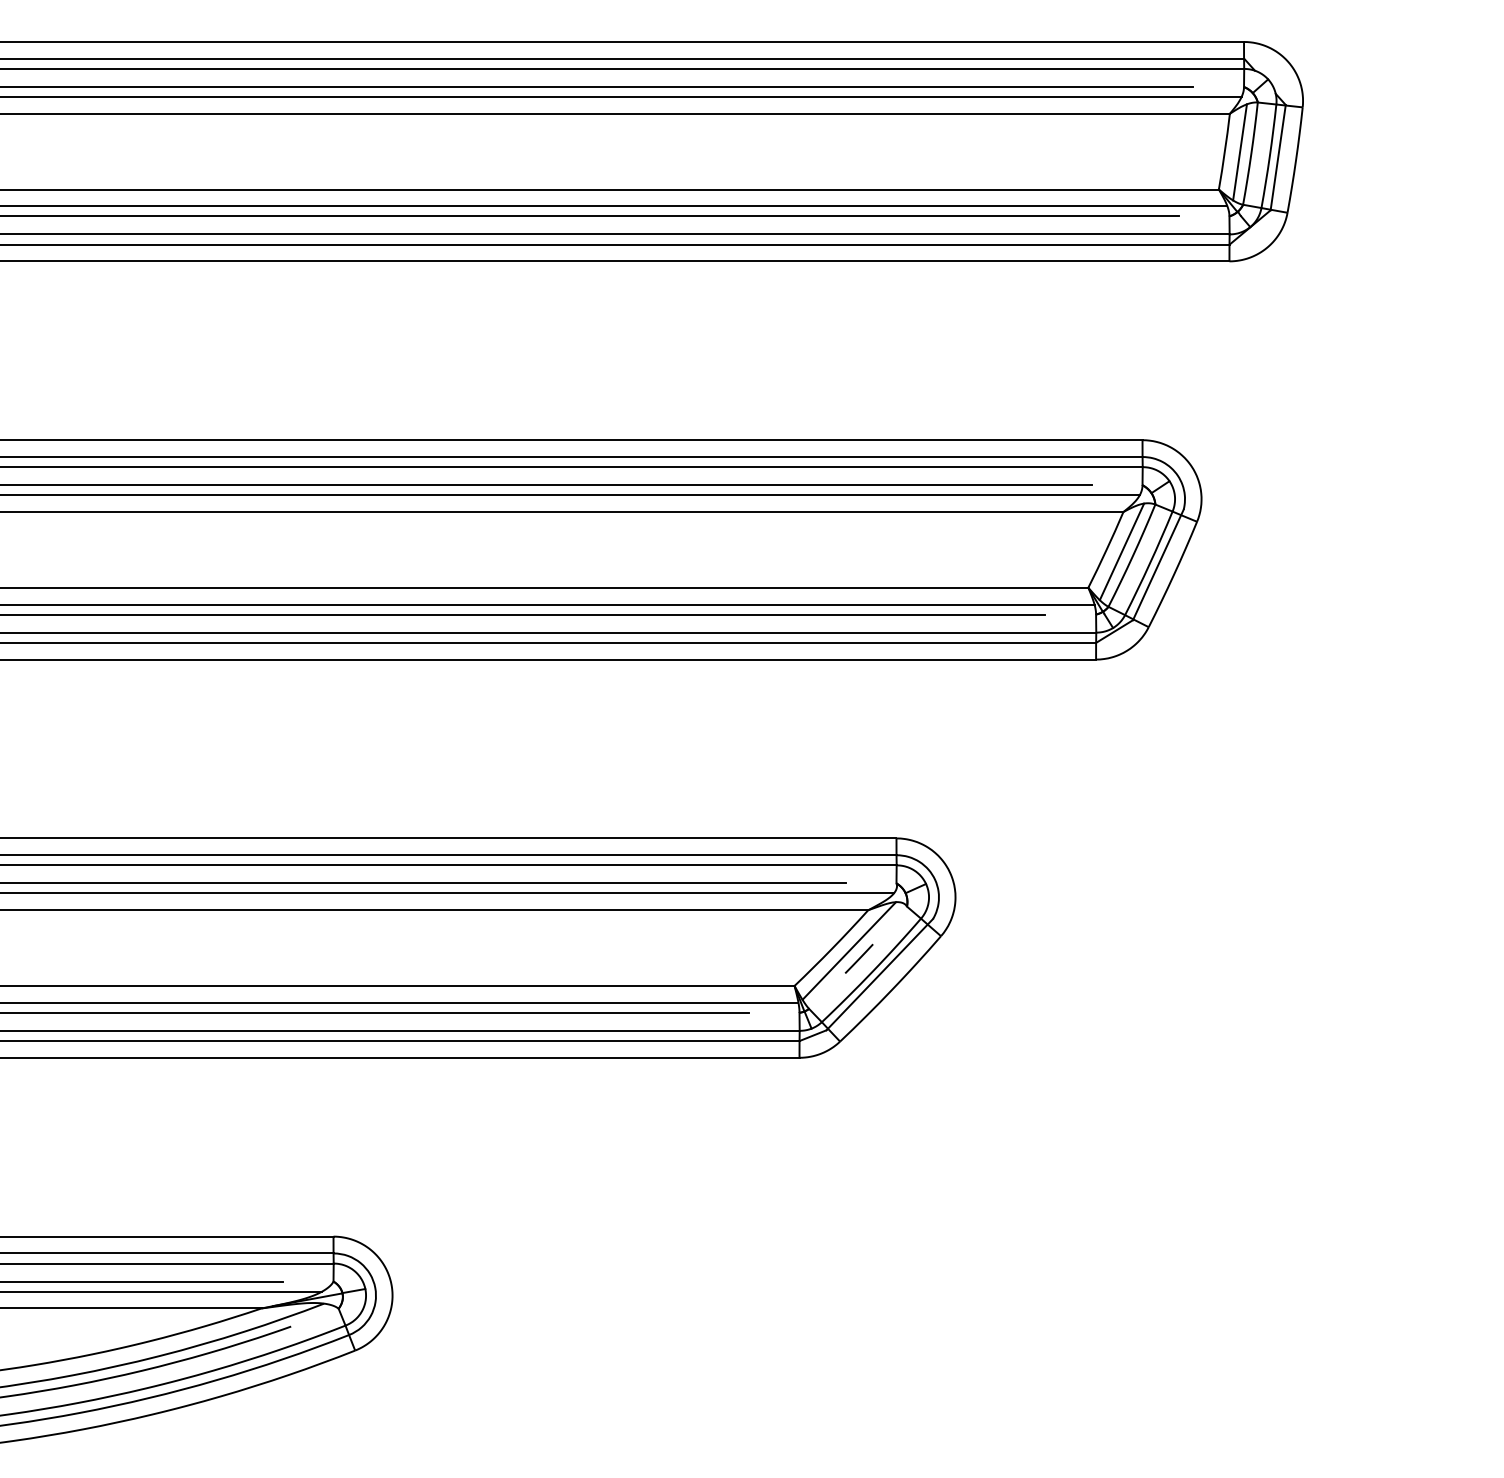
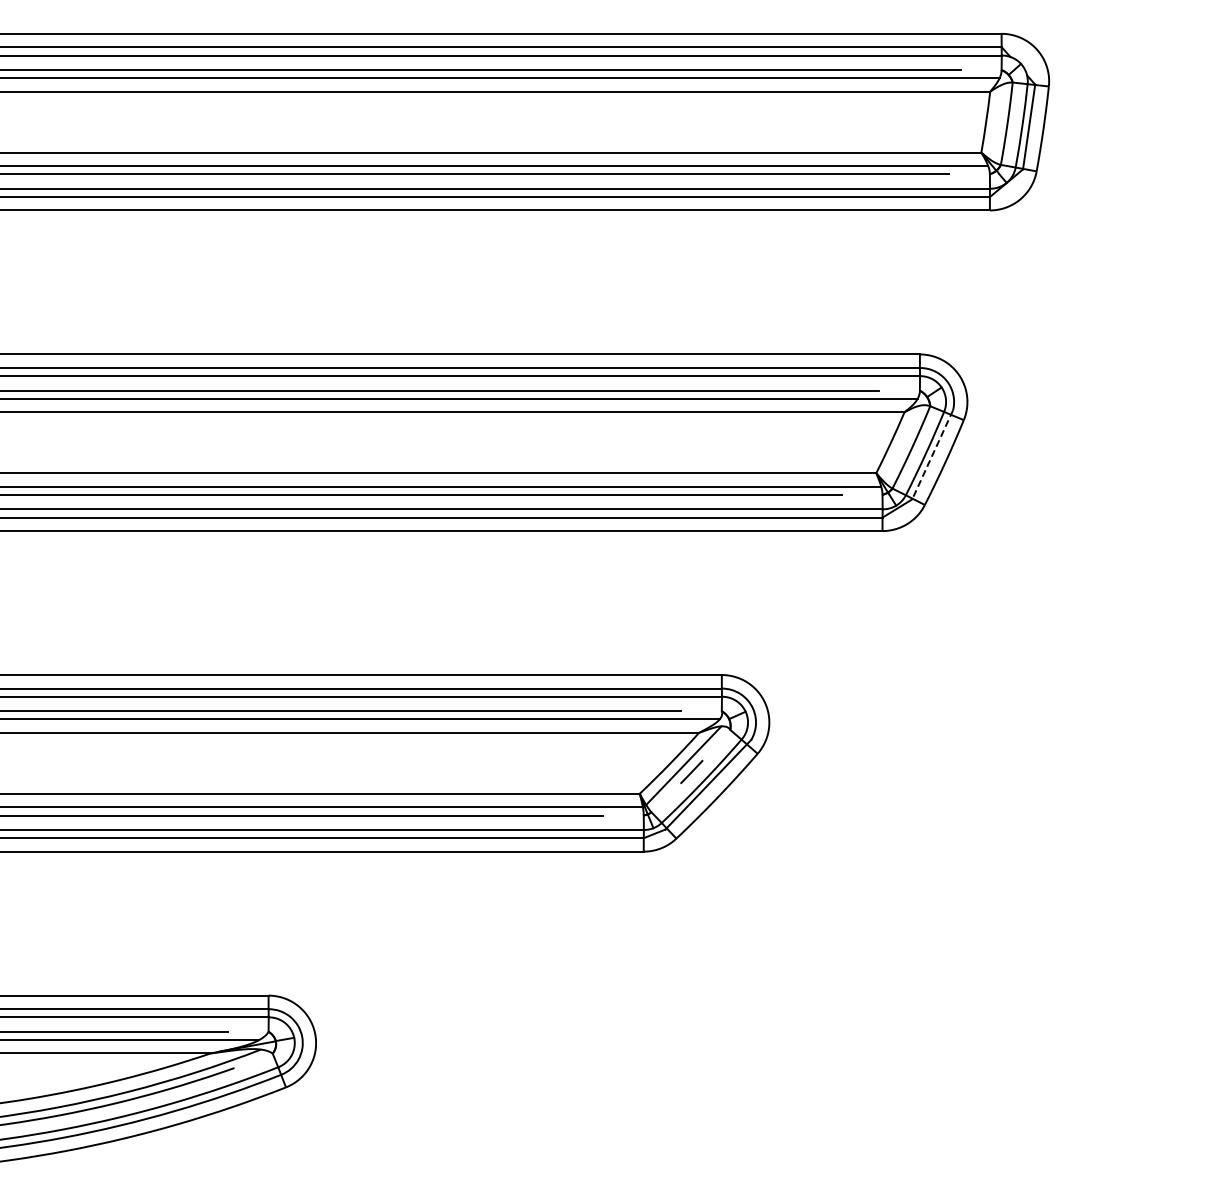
line: (1238, 152) -> (997, 122), removed
line: (1122, 552) -> (903, 444), removed
line: (1158, 564) -> (932, 454), solid -> dashed

